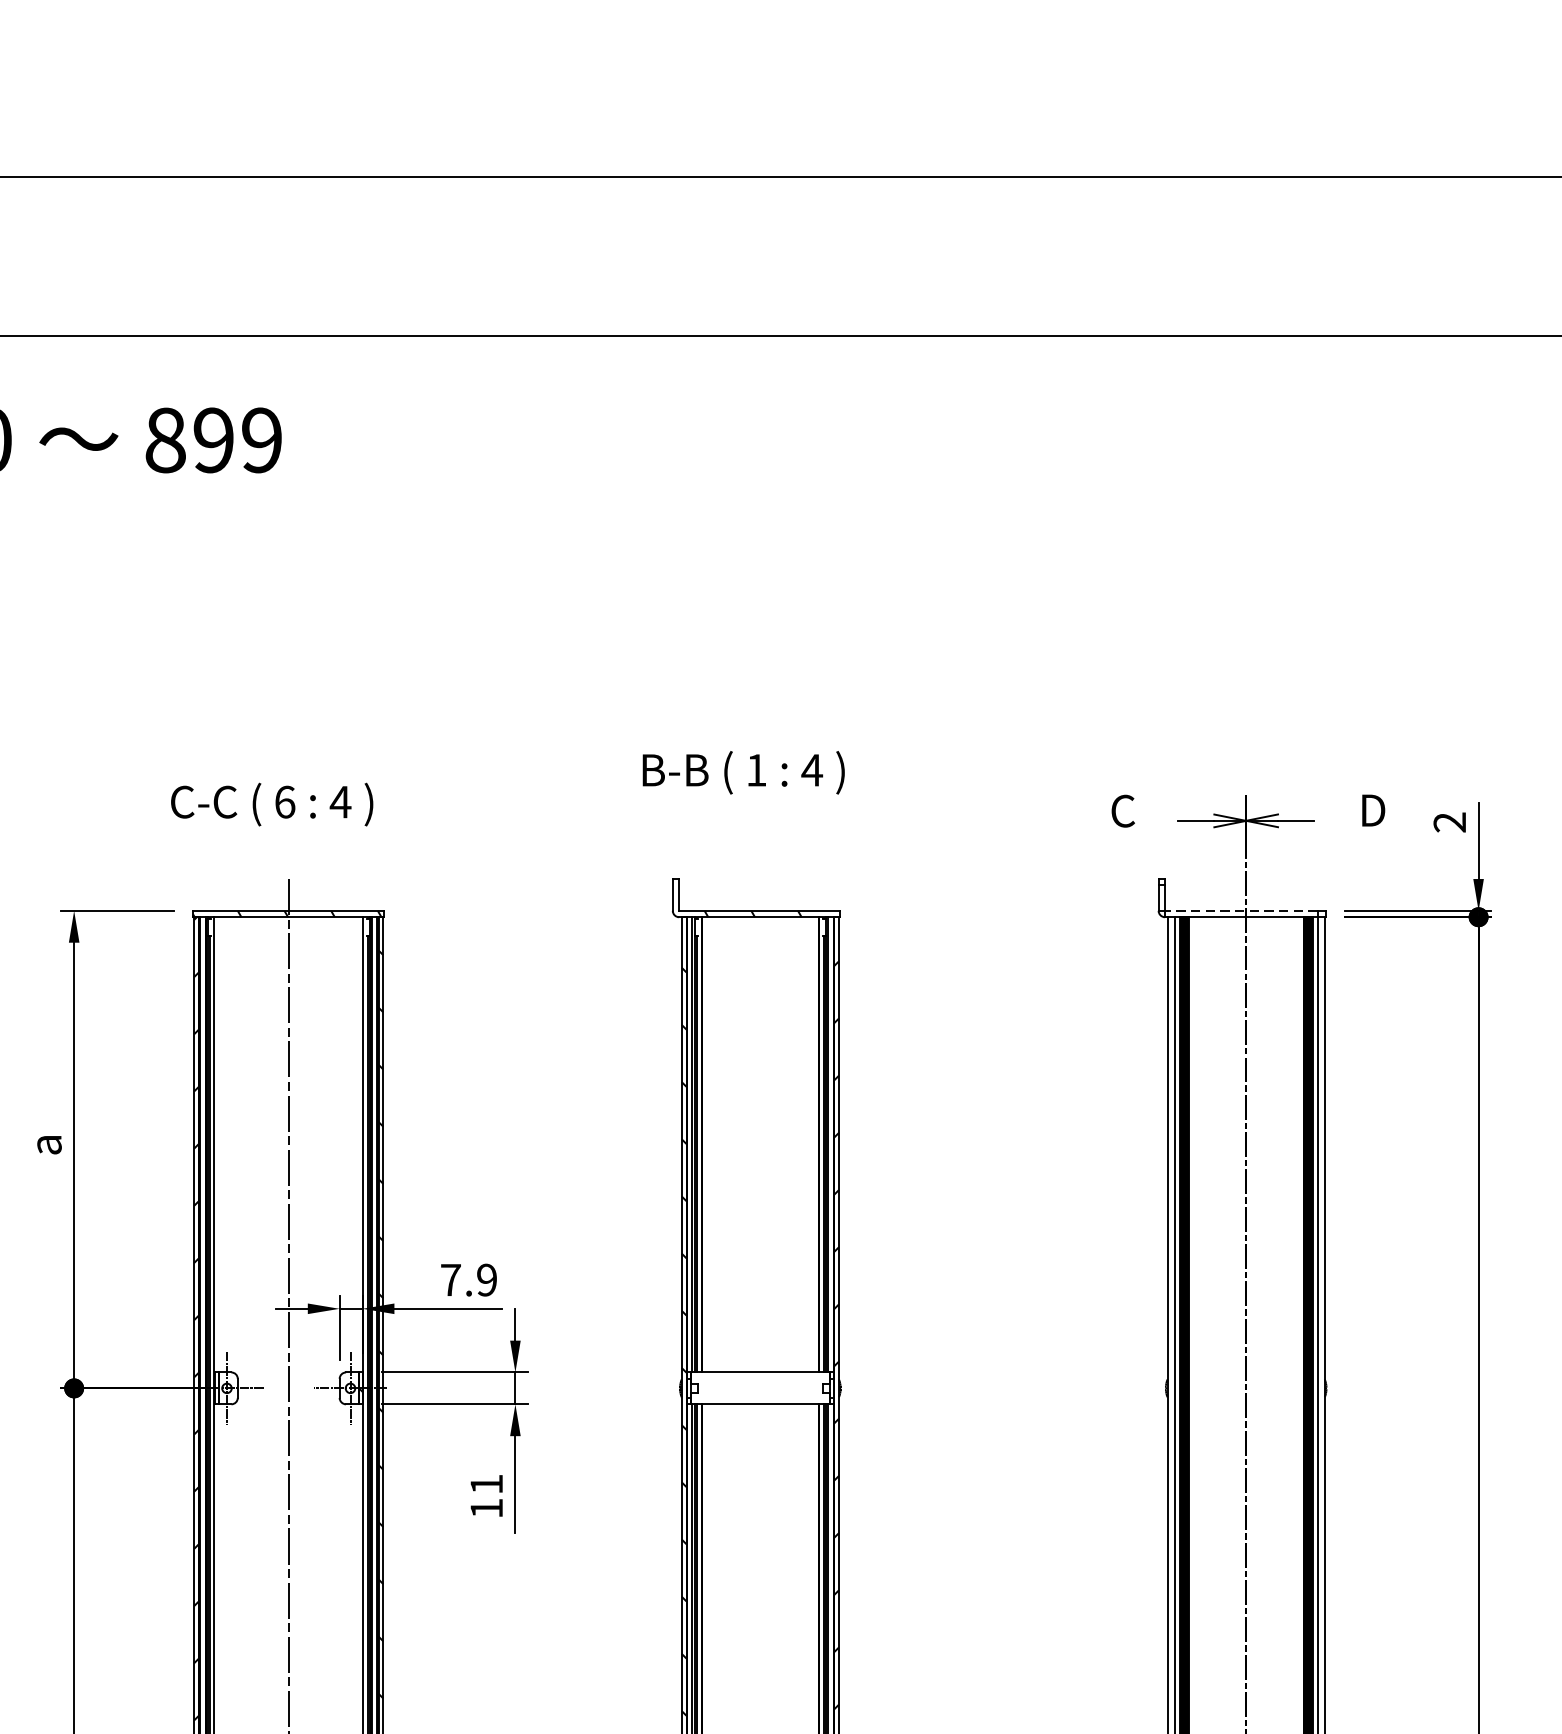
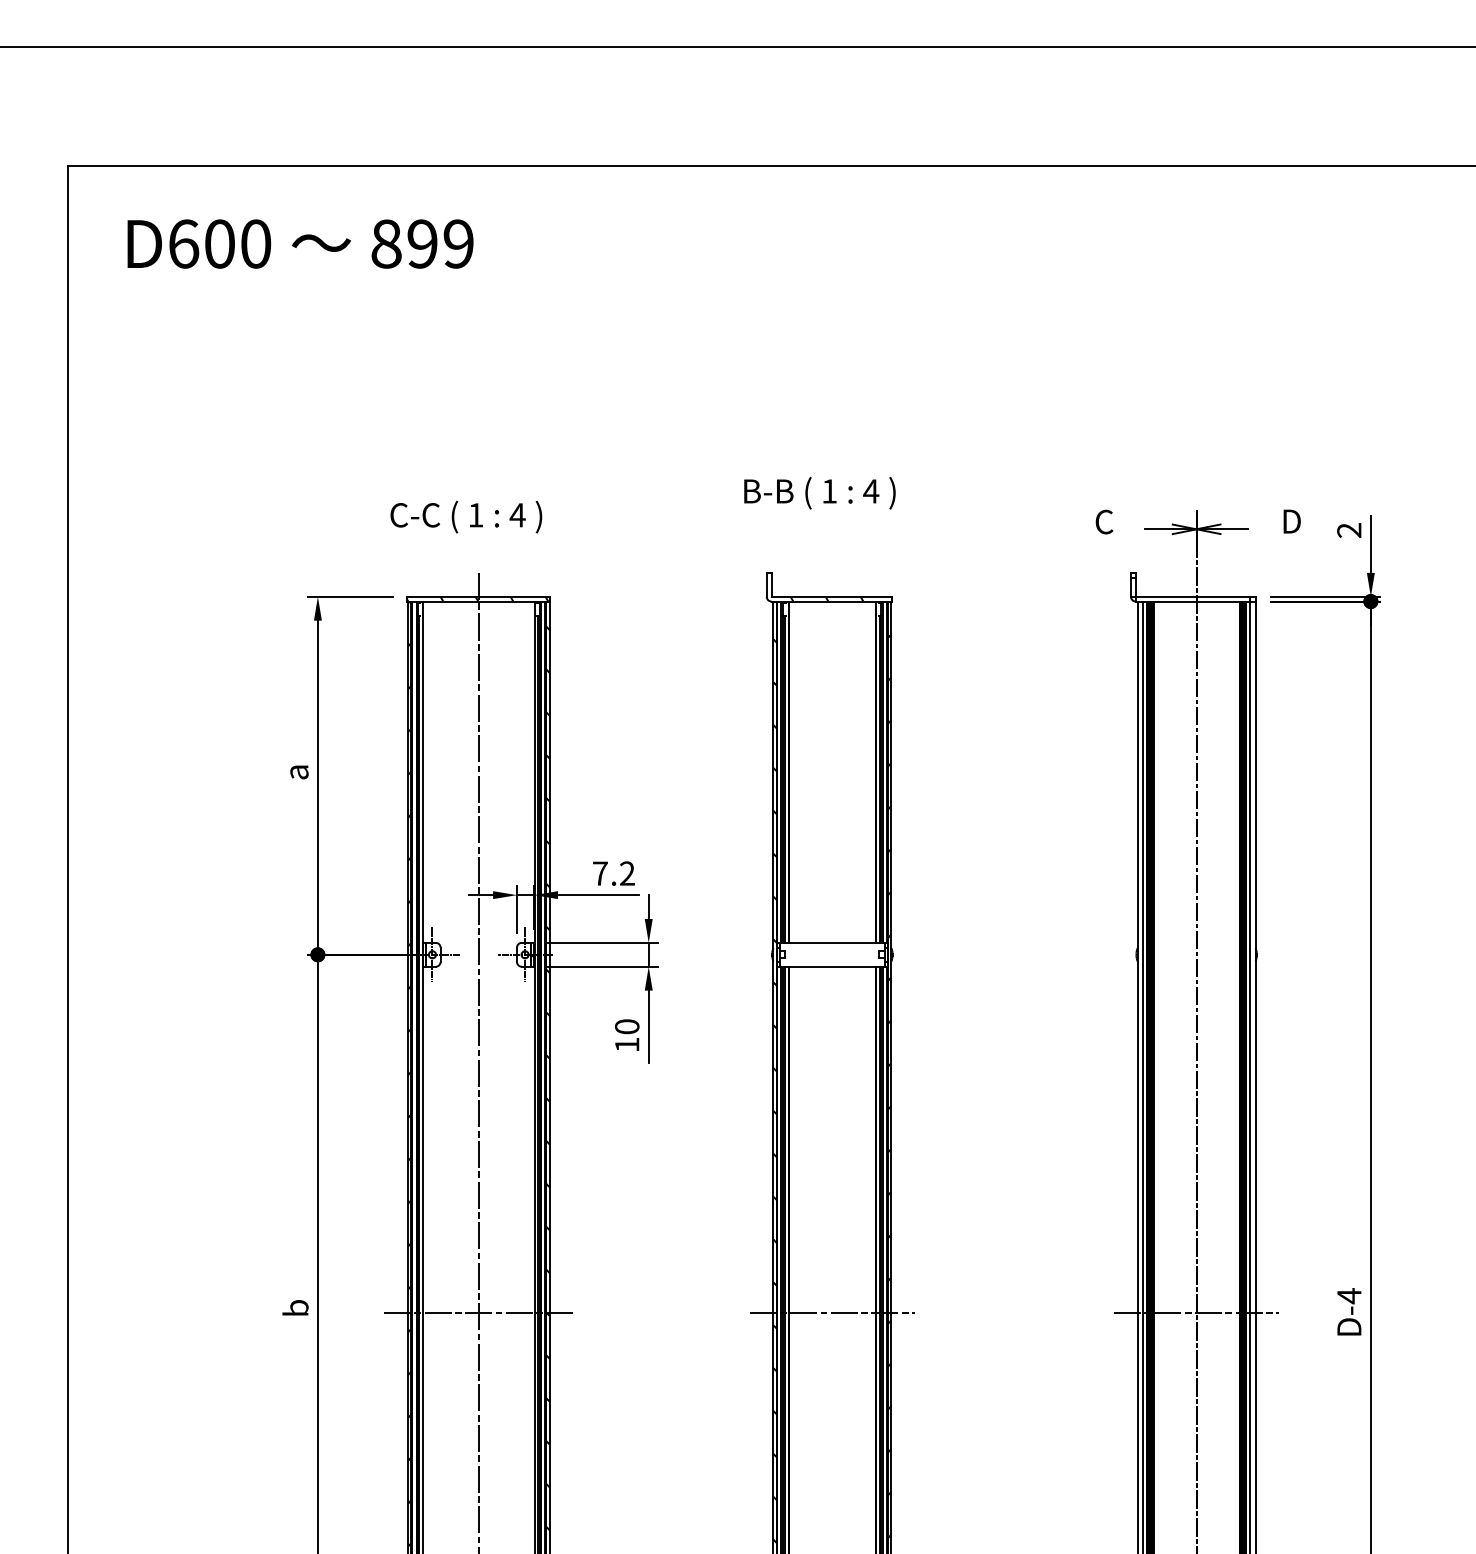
text: (285, 802) -> (476, 515), 6 -> 1
line: (1240, 910) -> (1192, 596), dashed -> solid
text: (487, 1279) -> (627, 873), 7.9 -> 7.2
text: (487, 1484) -> (627, 1026), 11 -> 10

